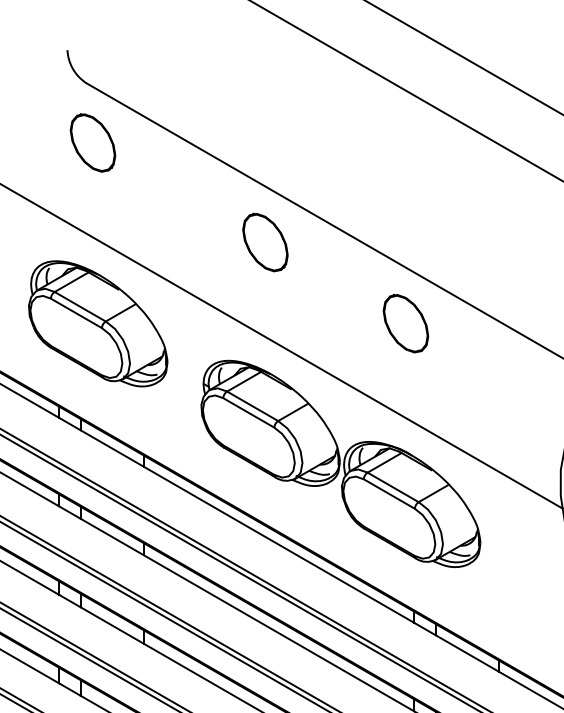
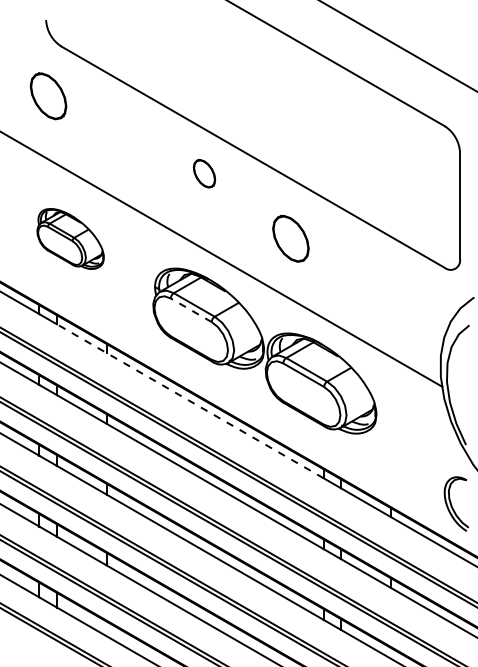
part: (92, 143) -> (48, 96), moved
part: (265, 241) -> (204, 173), size x0.6
part: (97, 323) -> (70, 238), size x0.6
part: (405, 323) -> (290, 238), moved
line: (249, 413) -> (191, 310), solid -> dashed
line: (247, 526) -> (190, 401), solid -> dashed

